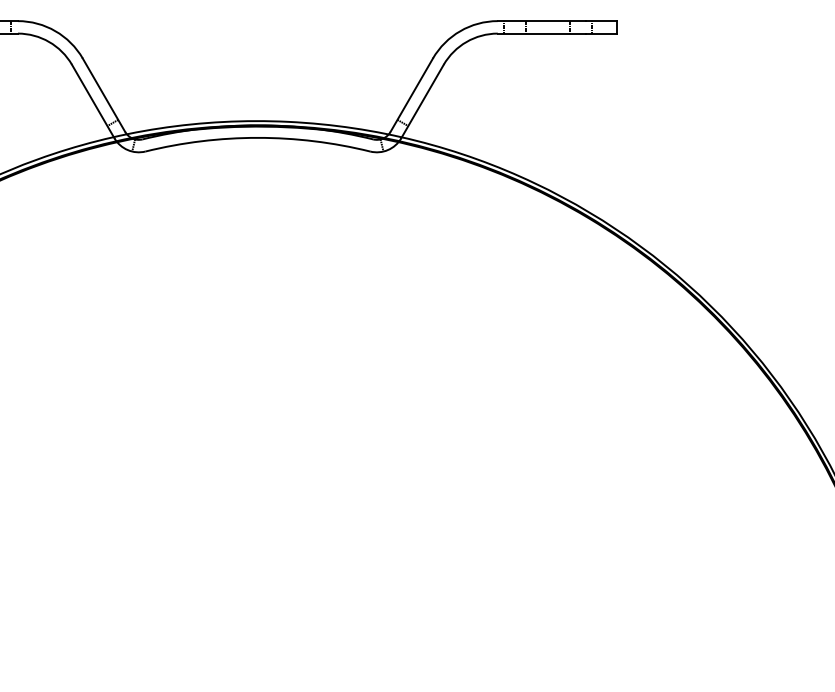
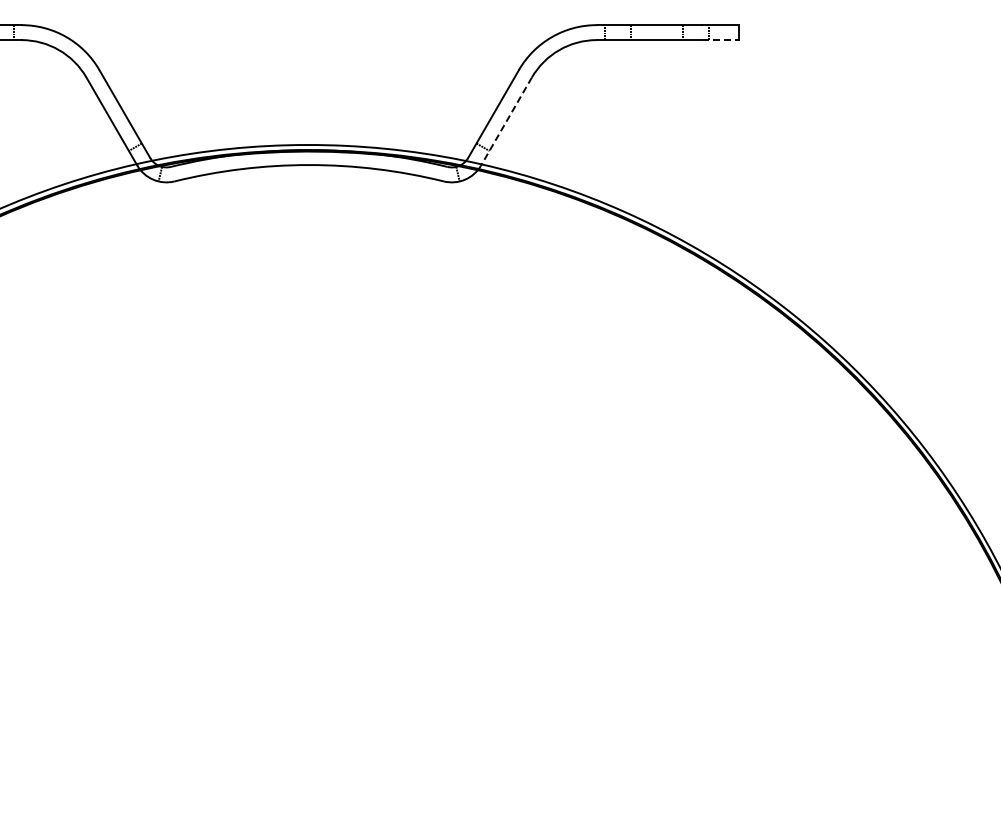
line: (601, 33) -> (720, 40), solid -> dashed
line: (422, 101) -> (506, 121), solid -> dashed

